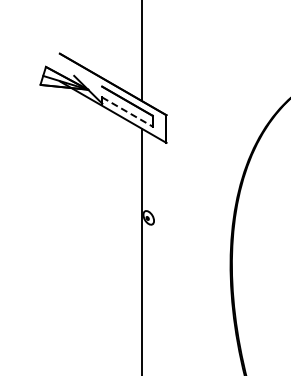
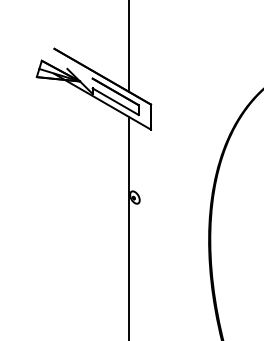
line: (127, 112) -> (115, 102), dashed -> solid

